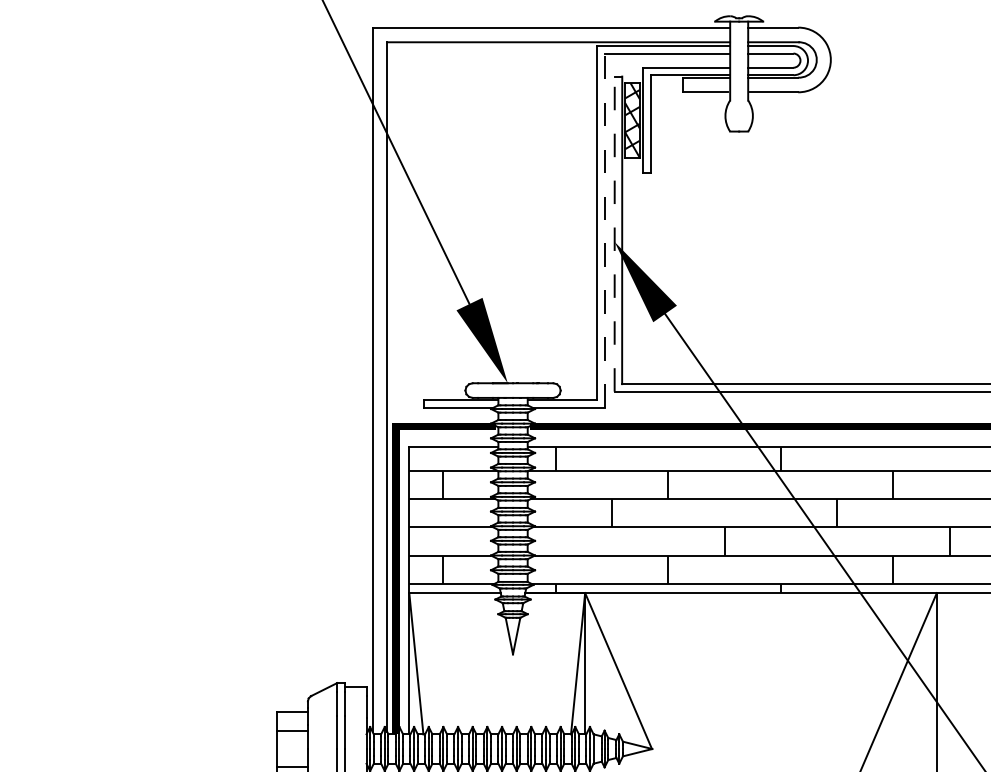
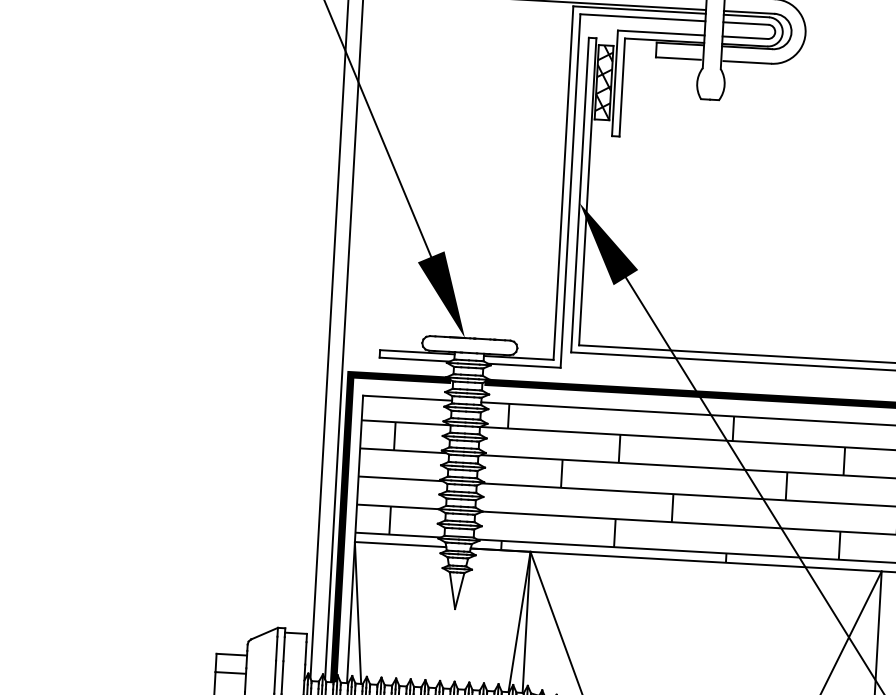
line: (604, 230) -> (570, 190), dashed -> solid
line: (614, 234) -> (579, 195), dashed -> solid

